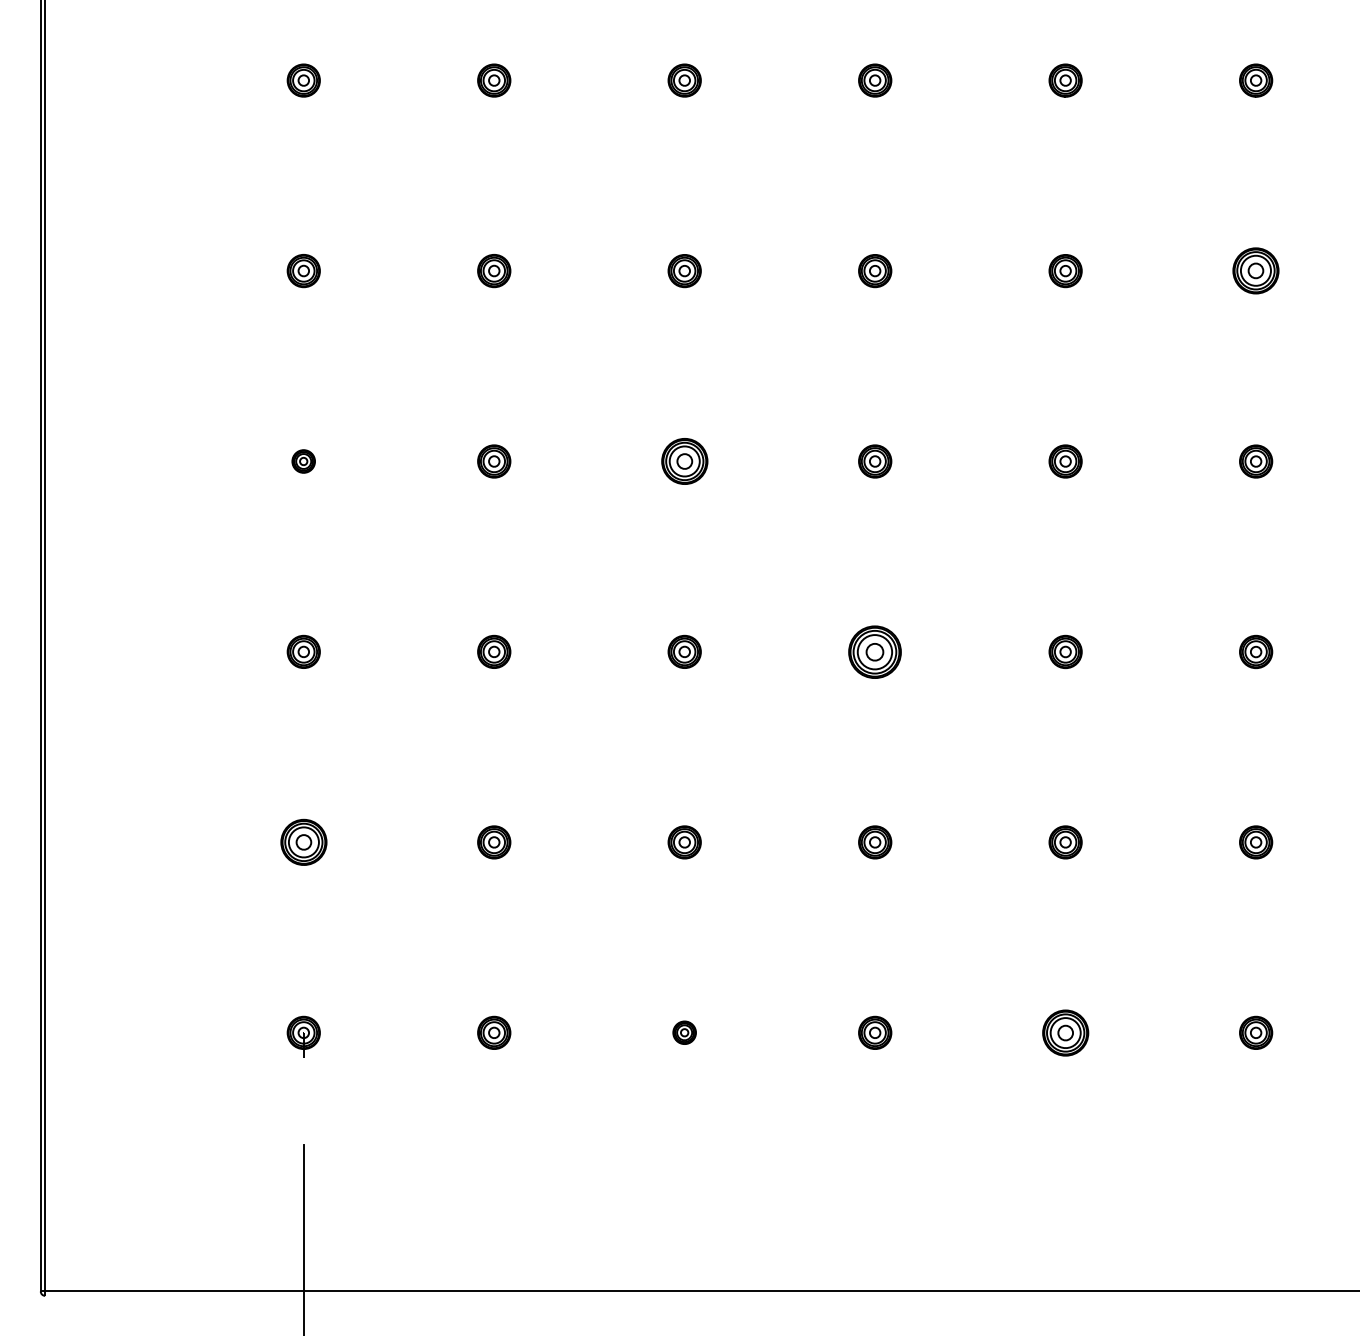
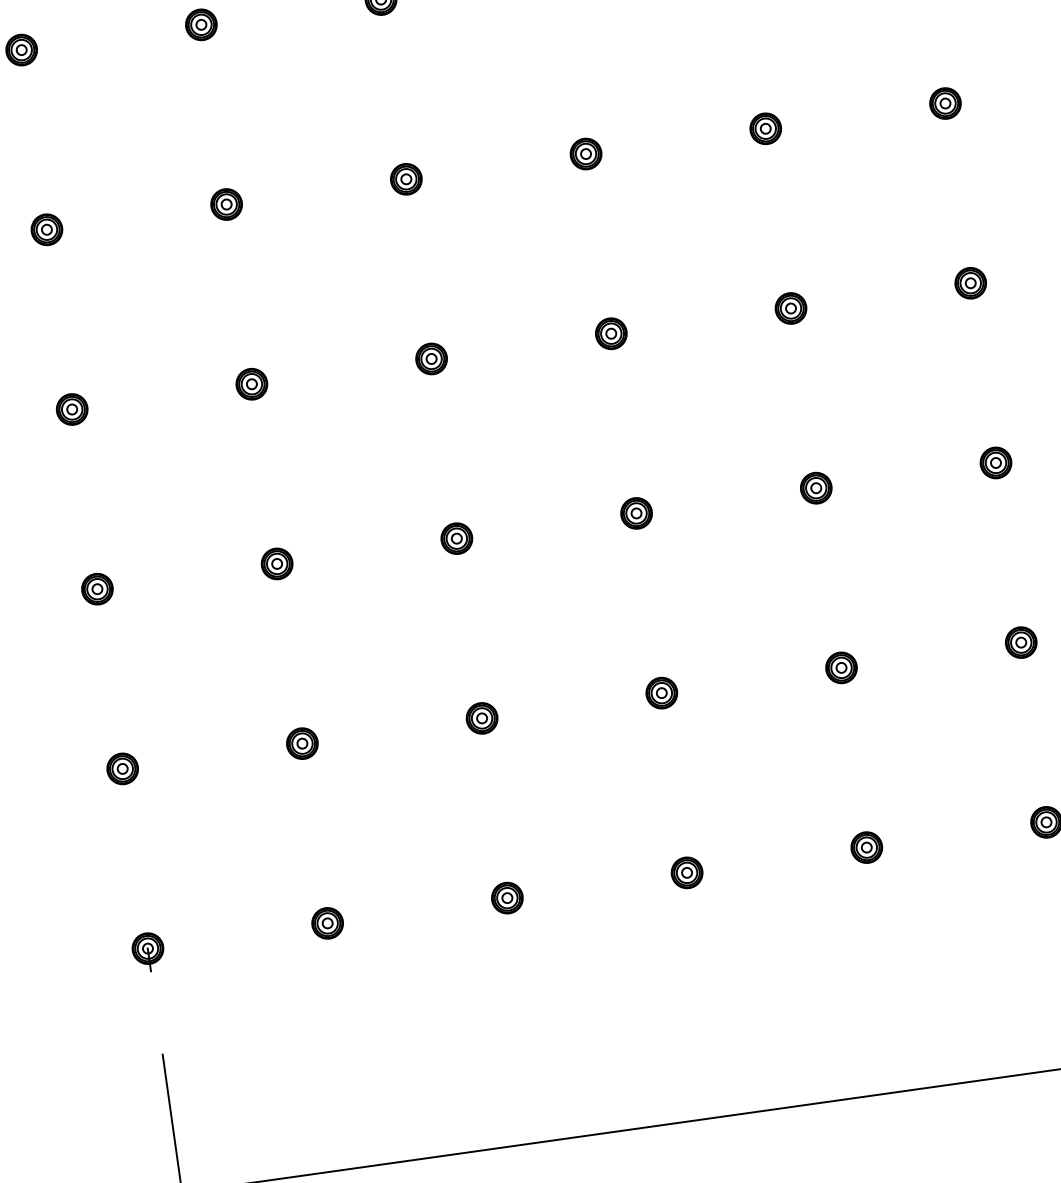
part: (1256, 271) -> (945, 103), size x0.71
part: (303, 461) -> (71, 409), size x1.43
part: (684, 461) -> (431, 359), size x0.71
part: (875, 651) -> (636, 512), size x0.62
part: (303, 842) -> (122, 769), size x0.71
part: (684, 1032) -> (507, 897), size x1.43
part: (1065, 1032) -> (866, 847), size x0.71

